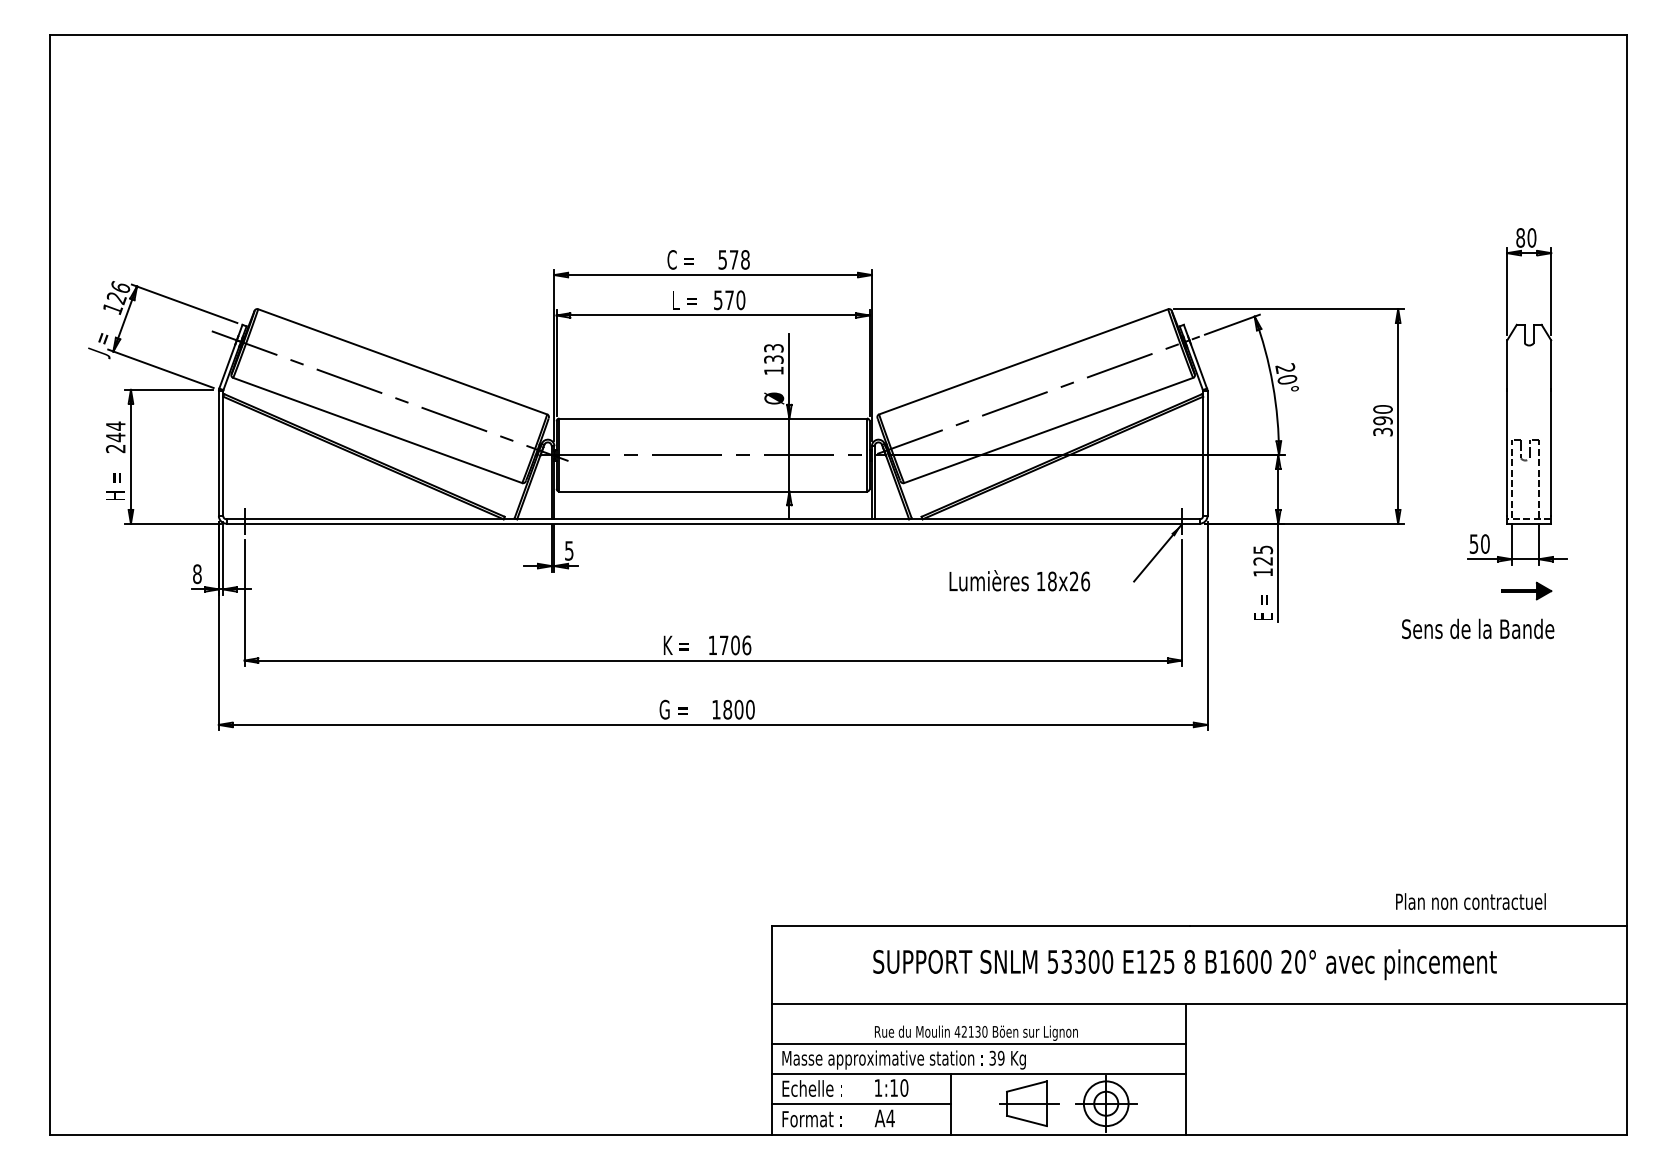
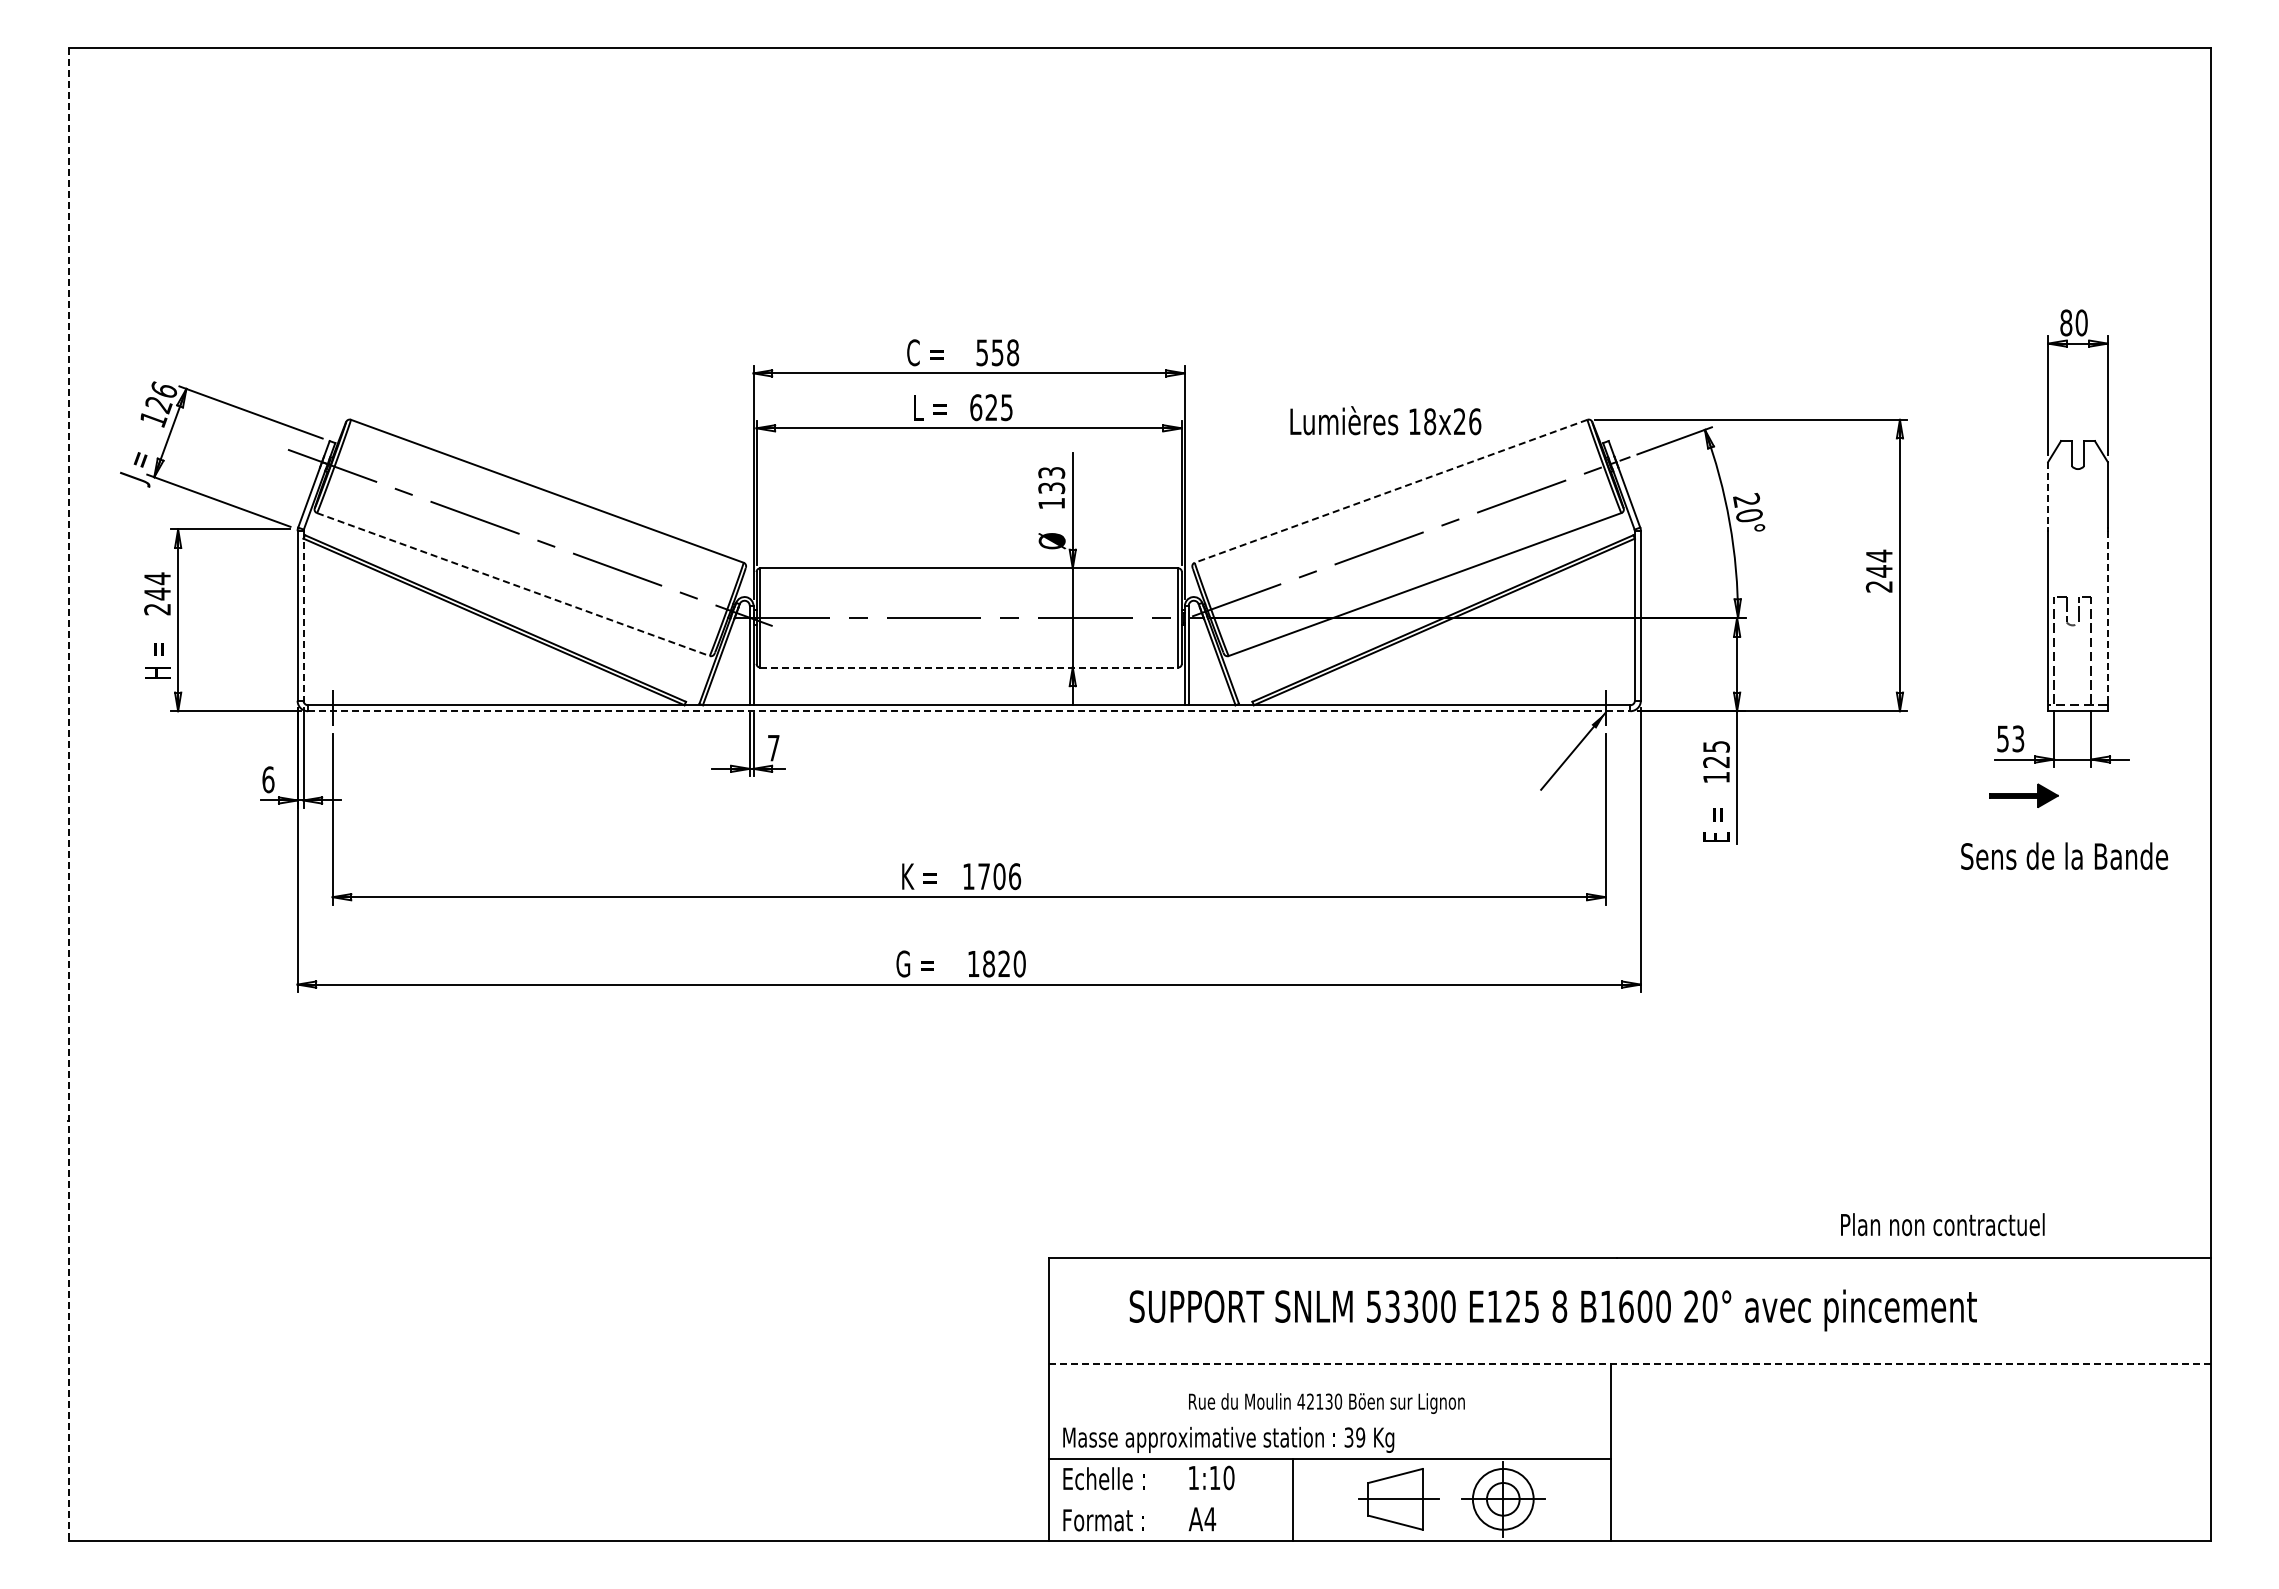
text: (733, 259) -> (997, 352), 578 -> 558
text: (729, 300) -> (991, 407), 570 -> 625
line: (1023, 361) -> (1391, 491), solid -> dashed
line: (1507, 364) -> (2048, 494), solid -> dashed
text: (1382, 420) -> (1878, 570), 390 -> 244
line: (377, 430) -> (513, 584), solid -> dashed
line: (223, 453) -> (303, 615), solid -> dashed
line: (1550, 453) -> (2107, 615), solid -> dashed
line: (713, 491) -> (969, 667), solid -> dashed
line: (713, 523) -> (969, 711), solid -> dashed
text: (1485, 543) -> (2018, 738), 50 -> 53
text: (569, 551) -> (773, 748), 5 -> 7
text: (197, 573) -> (268, 779), 8 -> 6
text: (1019, 580) -> (1385, 420), moved
line: (50, 585) -> (68, 794), solid -> dashed
part: (1525, 590) -> (2023, 795), moved
text: (1478, 628) -> (2064, 855), moved
text: (739, 709) -> (1004, 963), 1800 -> 1820
text: (1470, 901) -> (1942, 1224), moved
text: (1184, 964) -> (1552, 1310), moved
line: (1199, 1003) -> (1629, 1363), solid -> dashed
line: (979, 1044) -> (1330, 1418), removed
line: (861, 1104) -> (1170, 1500), removed

